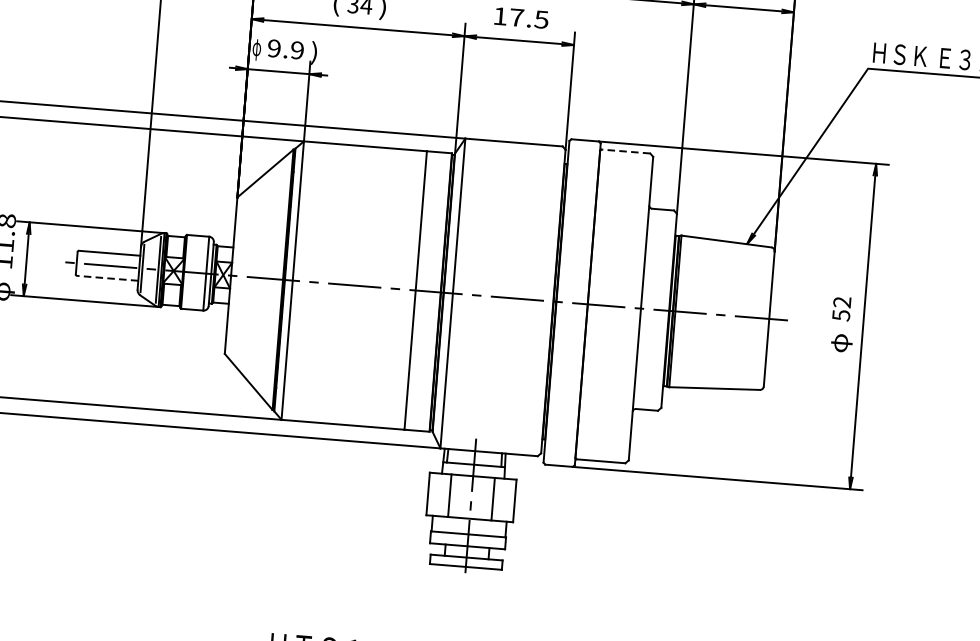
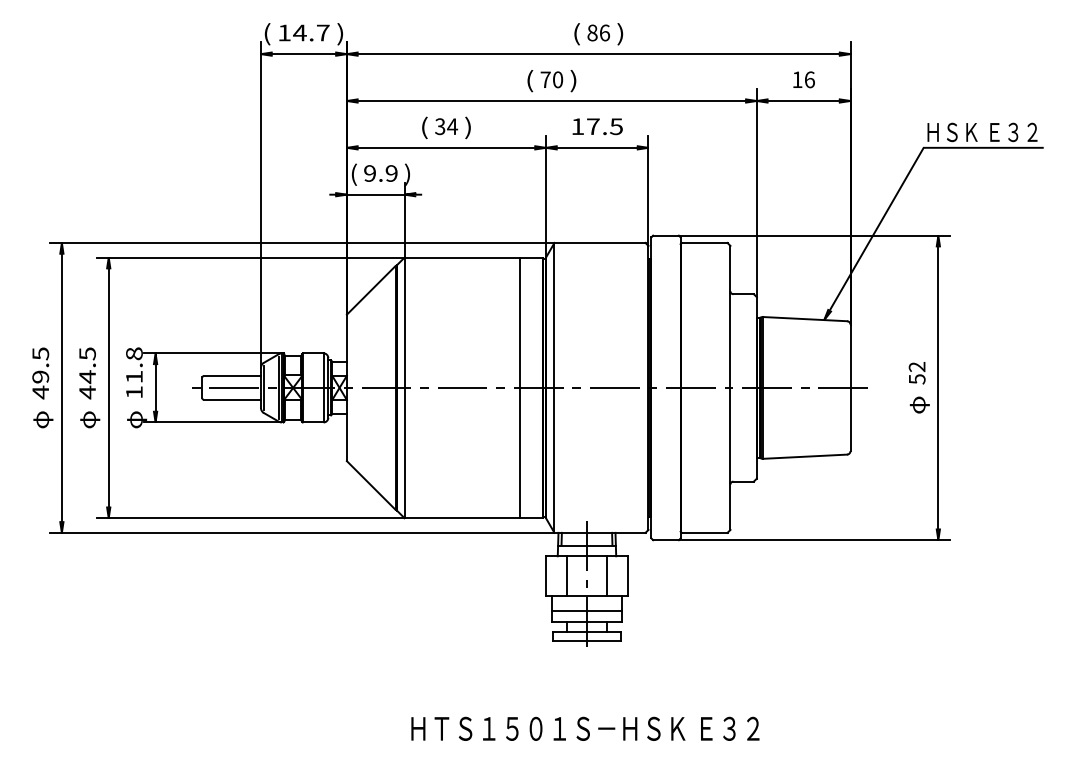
text: (256, 48) -> (353, 174), φ -> (
line: (625, 151) -> (704, 242), dashed -> solid
line: (107, 278) -> (232, 399), dashed -> solid

